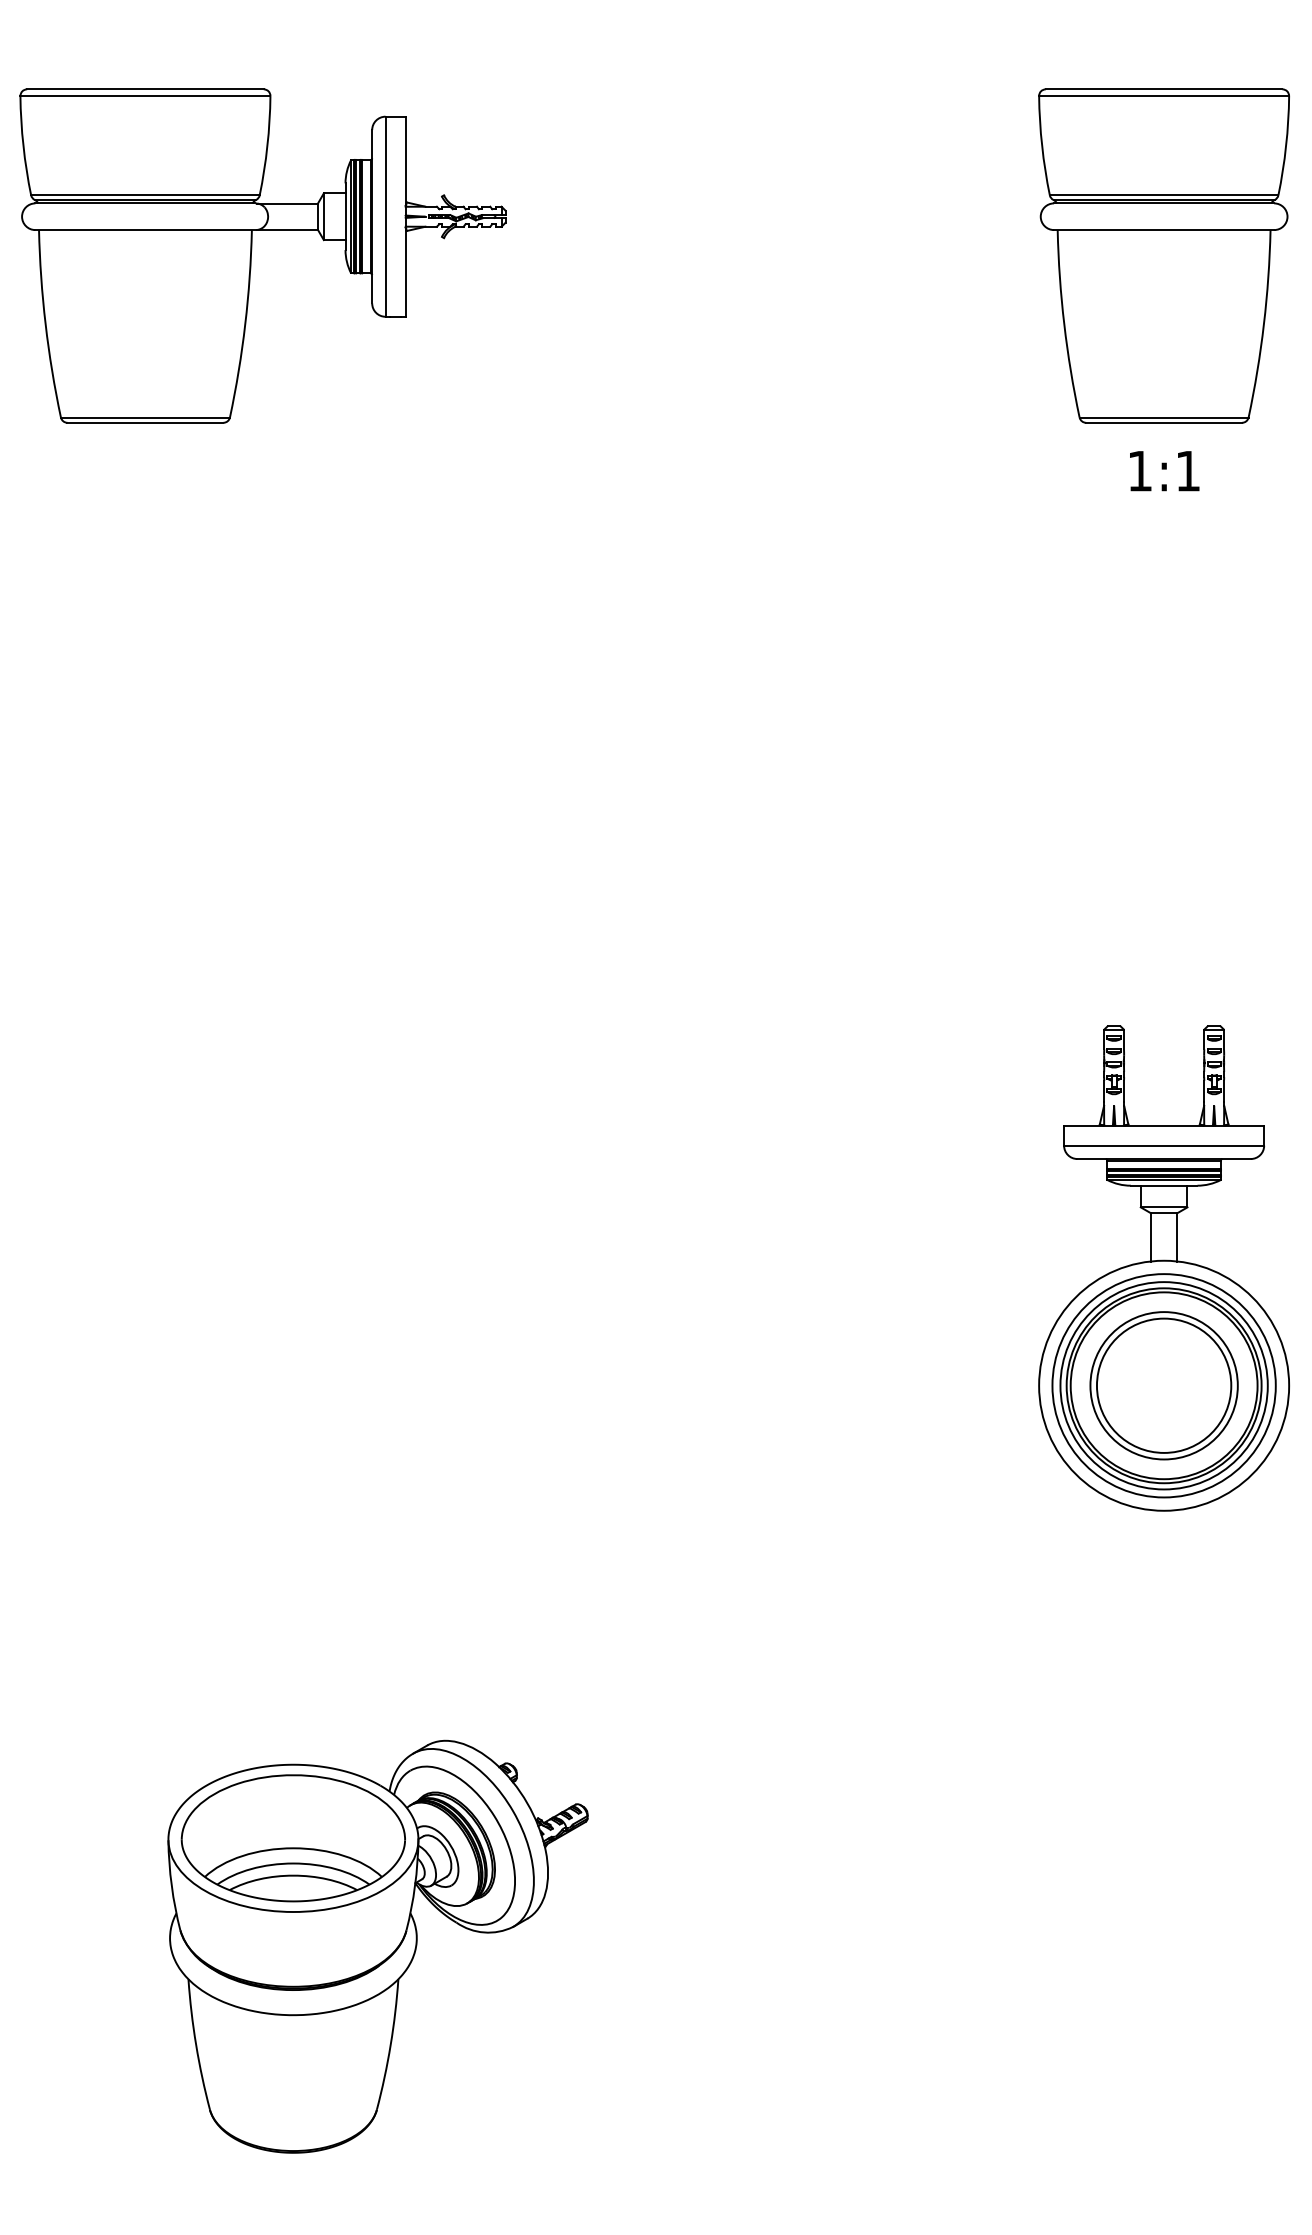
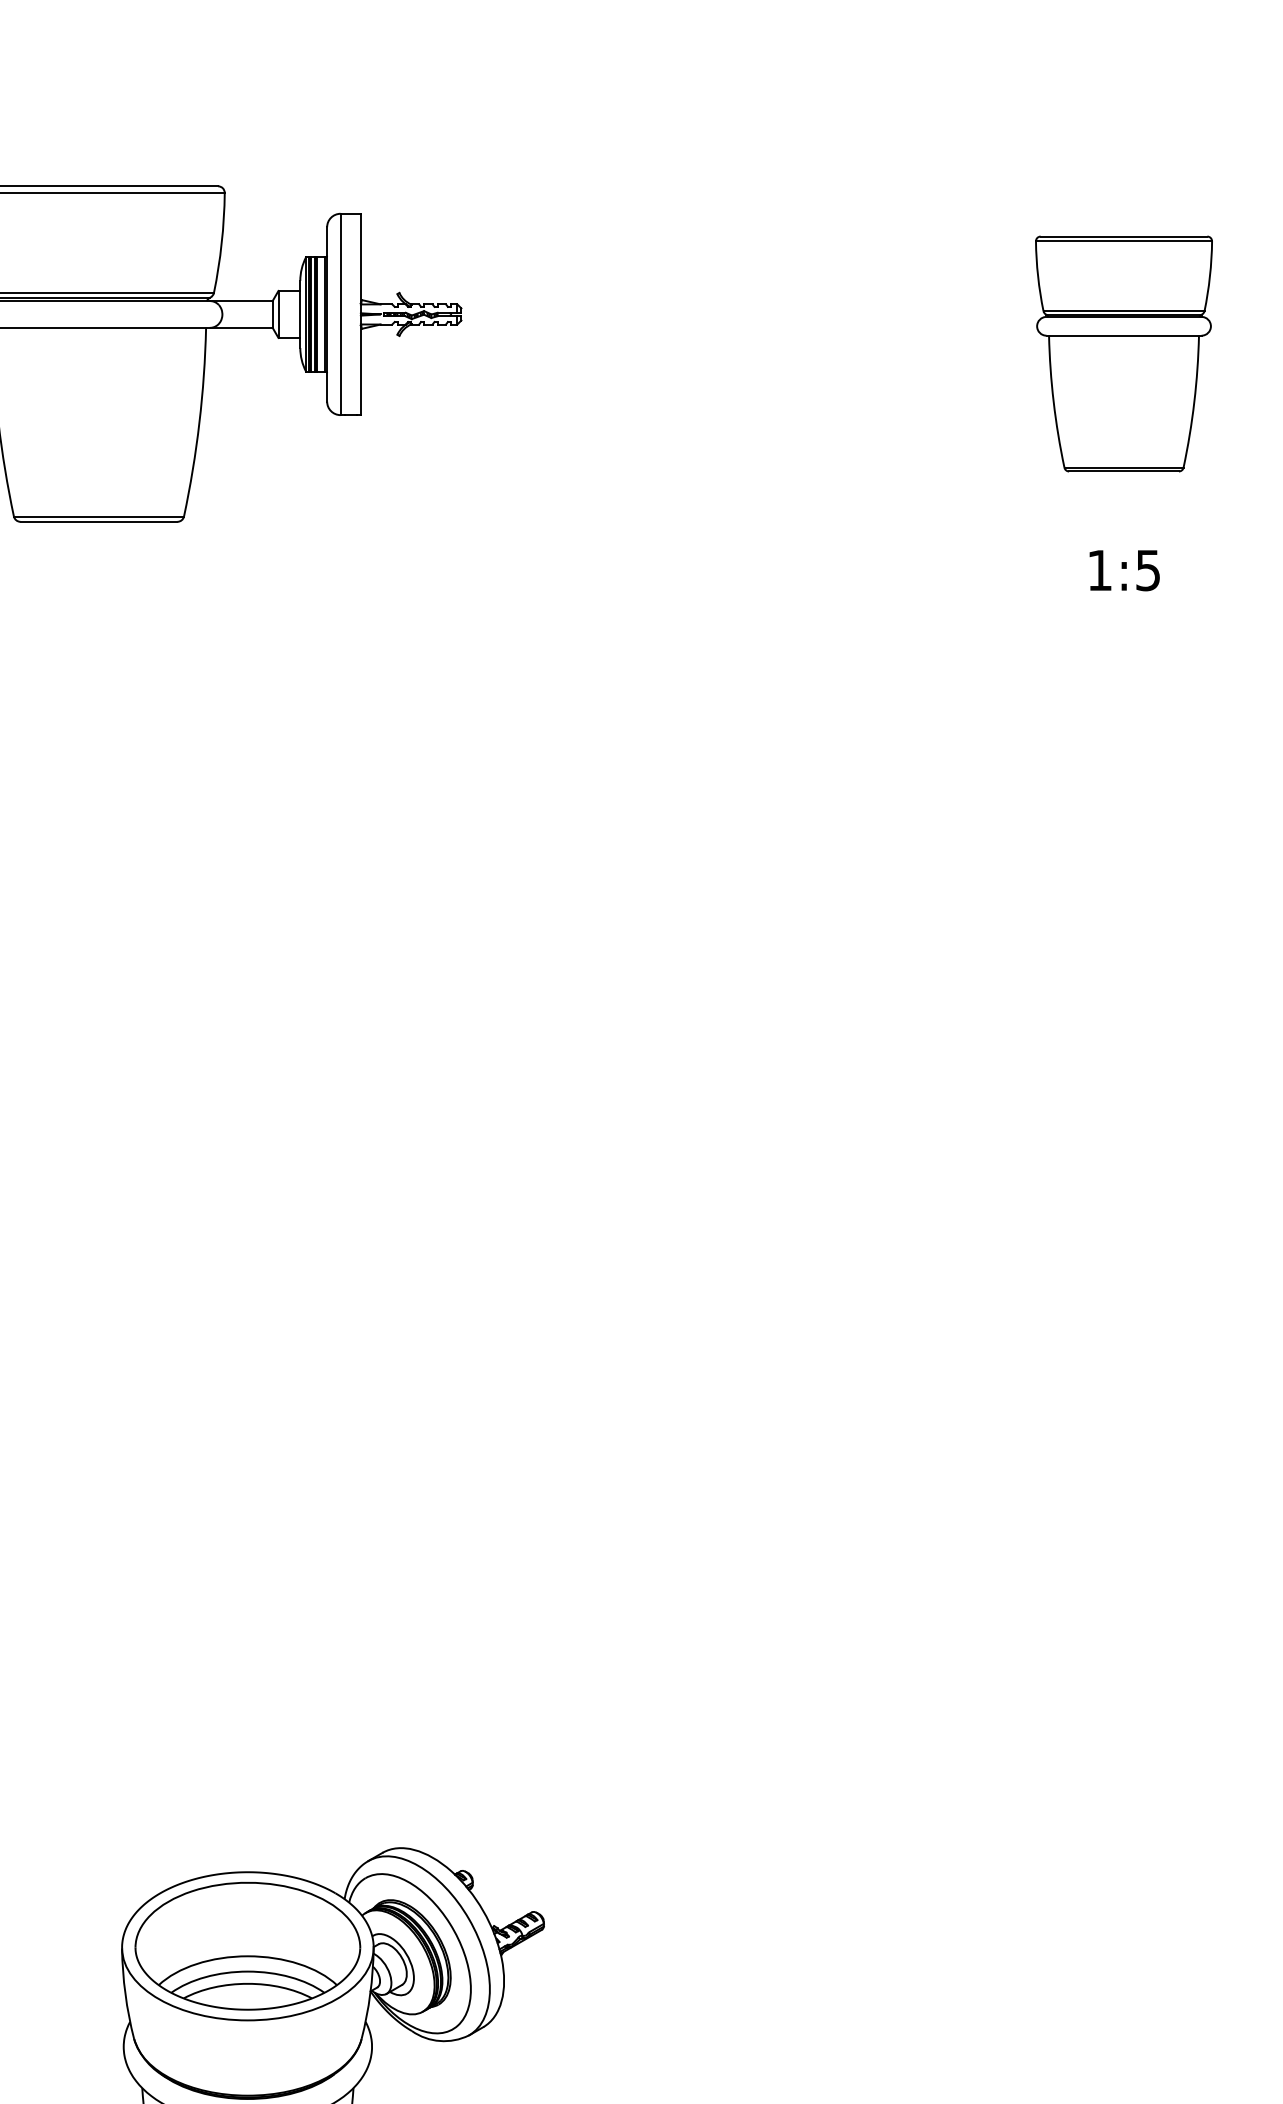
part: (1163, 255) -> (1123, 353), size x0.7
text: (1187, 471) -> (1147, 570), 1:1 -> 1:5
part: (1163, 1268) -> (1123, 1372), removed

